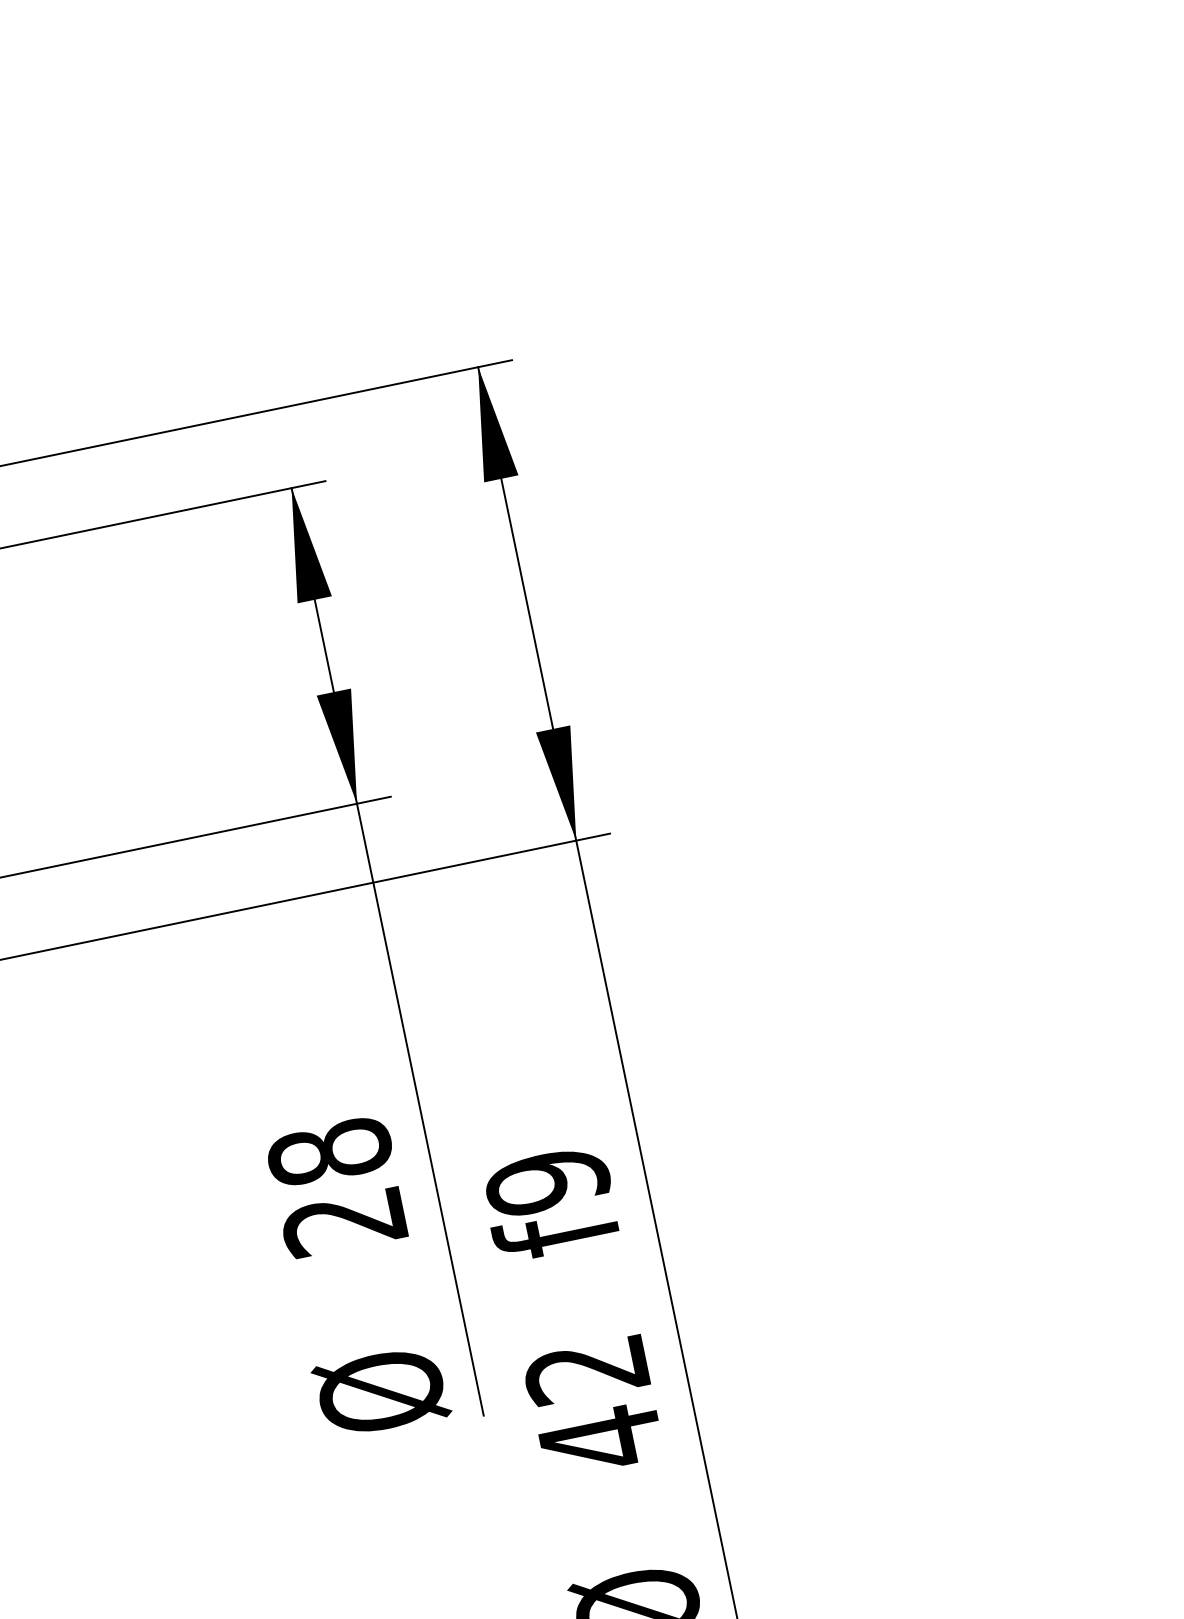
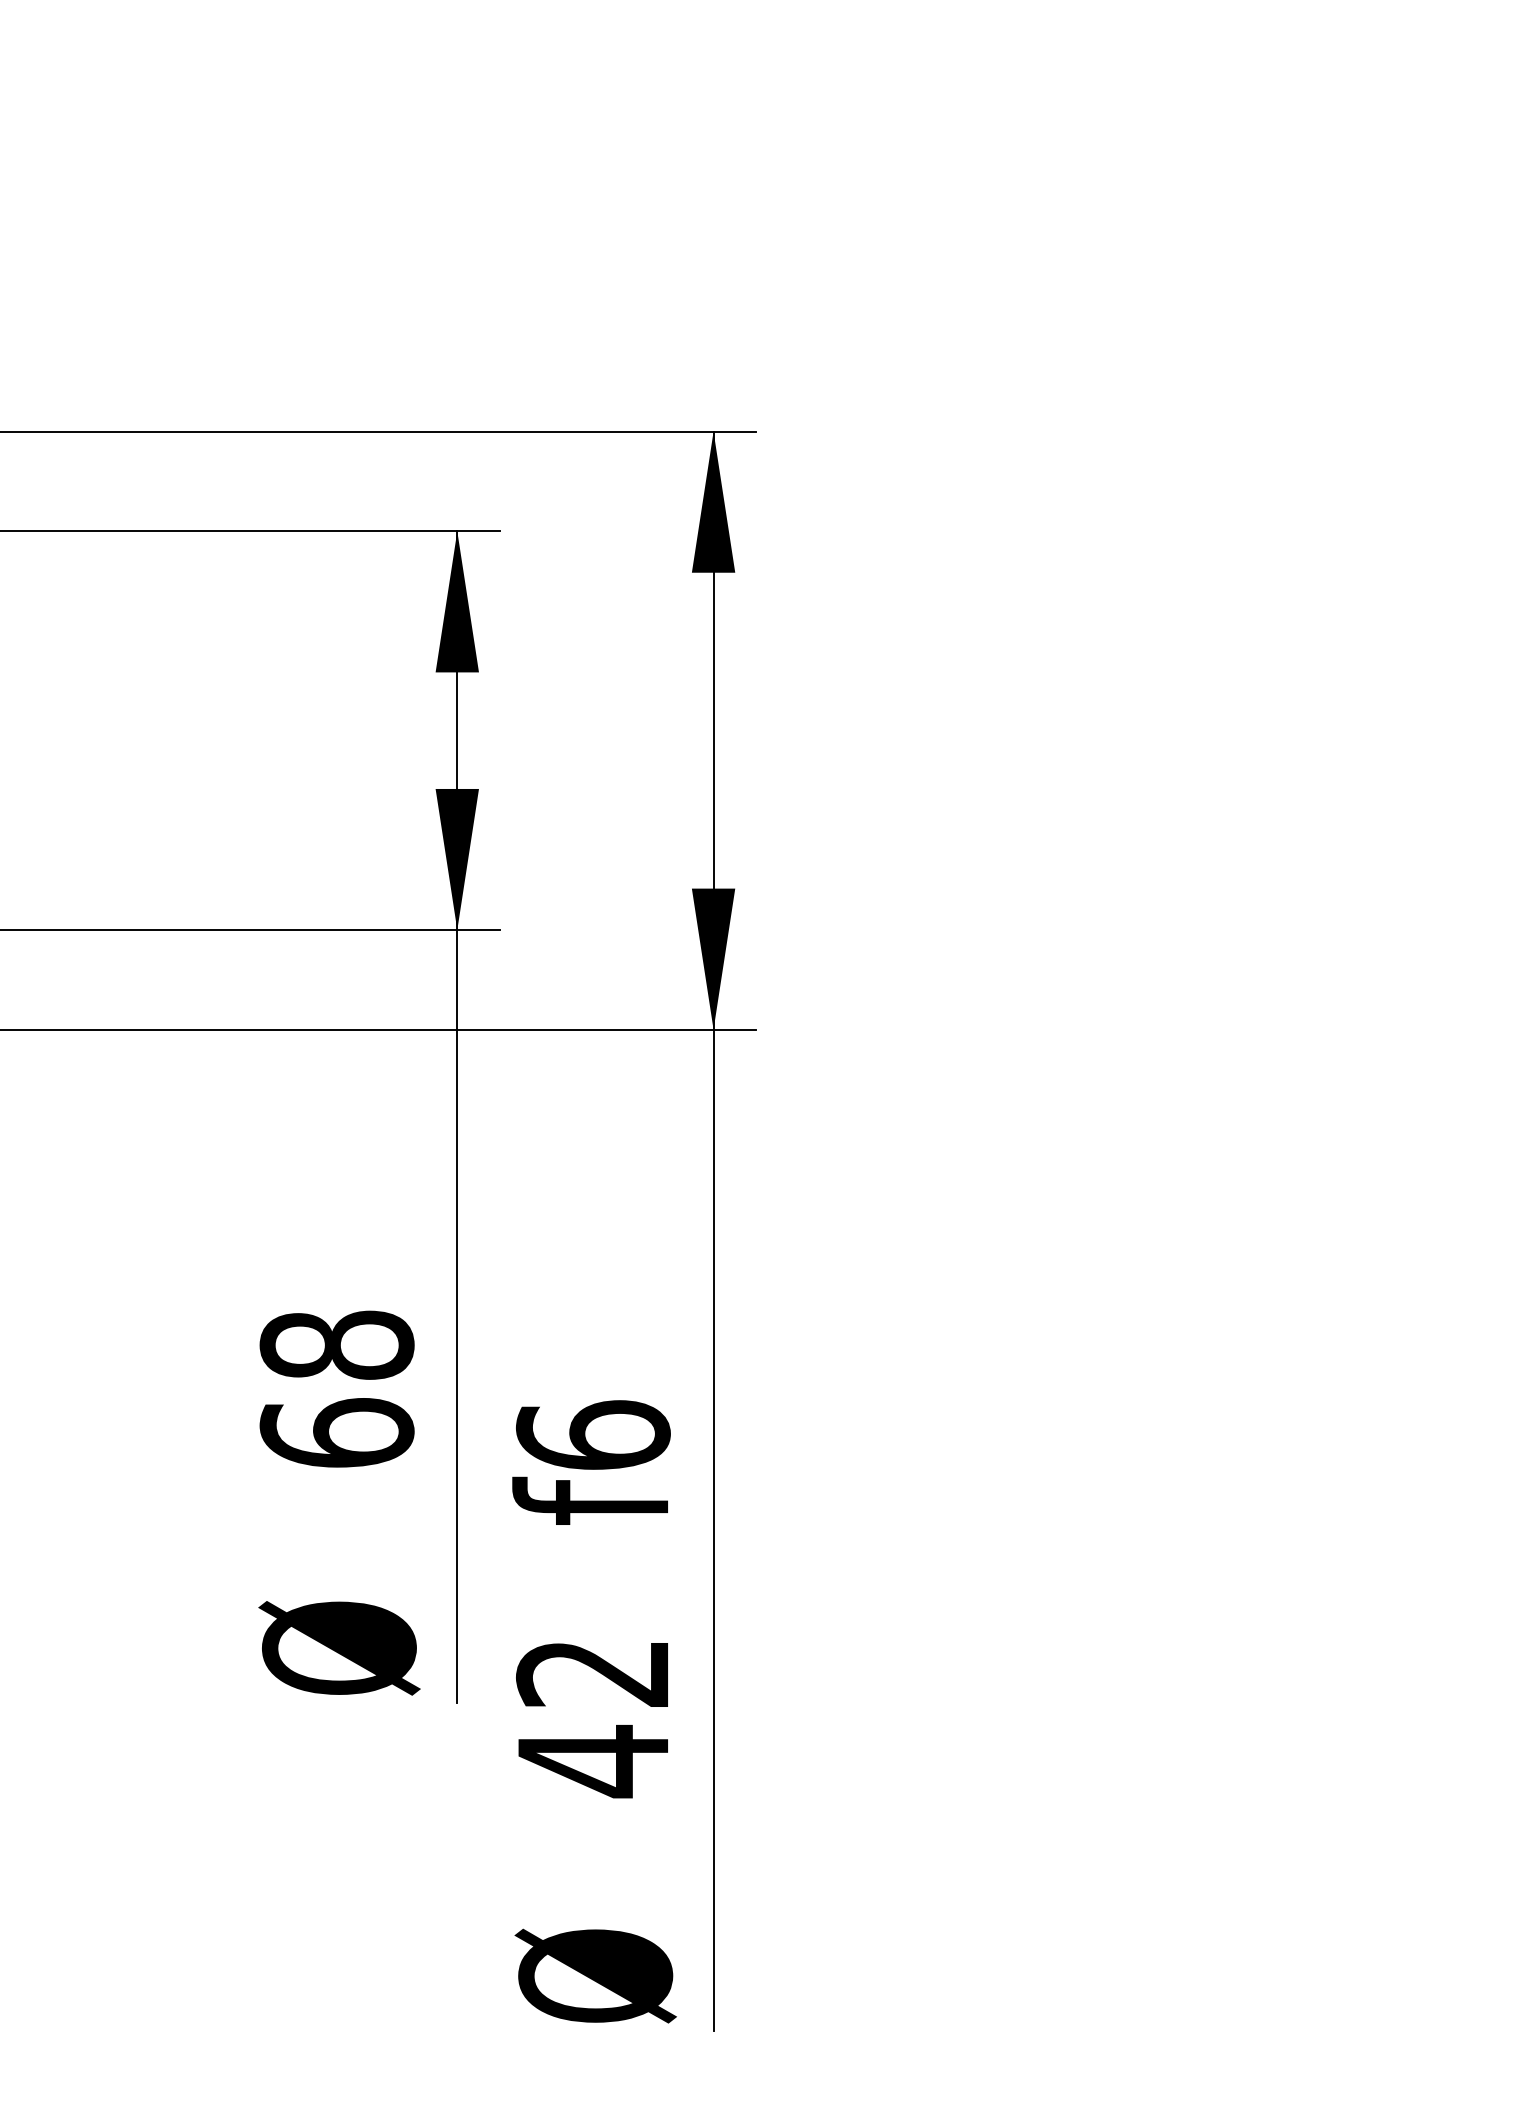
text: (547, 1181) -> (593, 1435), f9 -> f6
text: (343, 1221) -> (336, 1432), 28 -> 68

